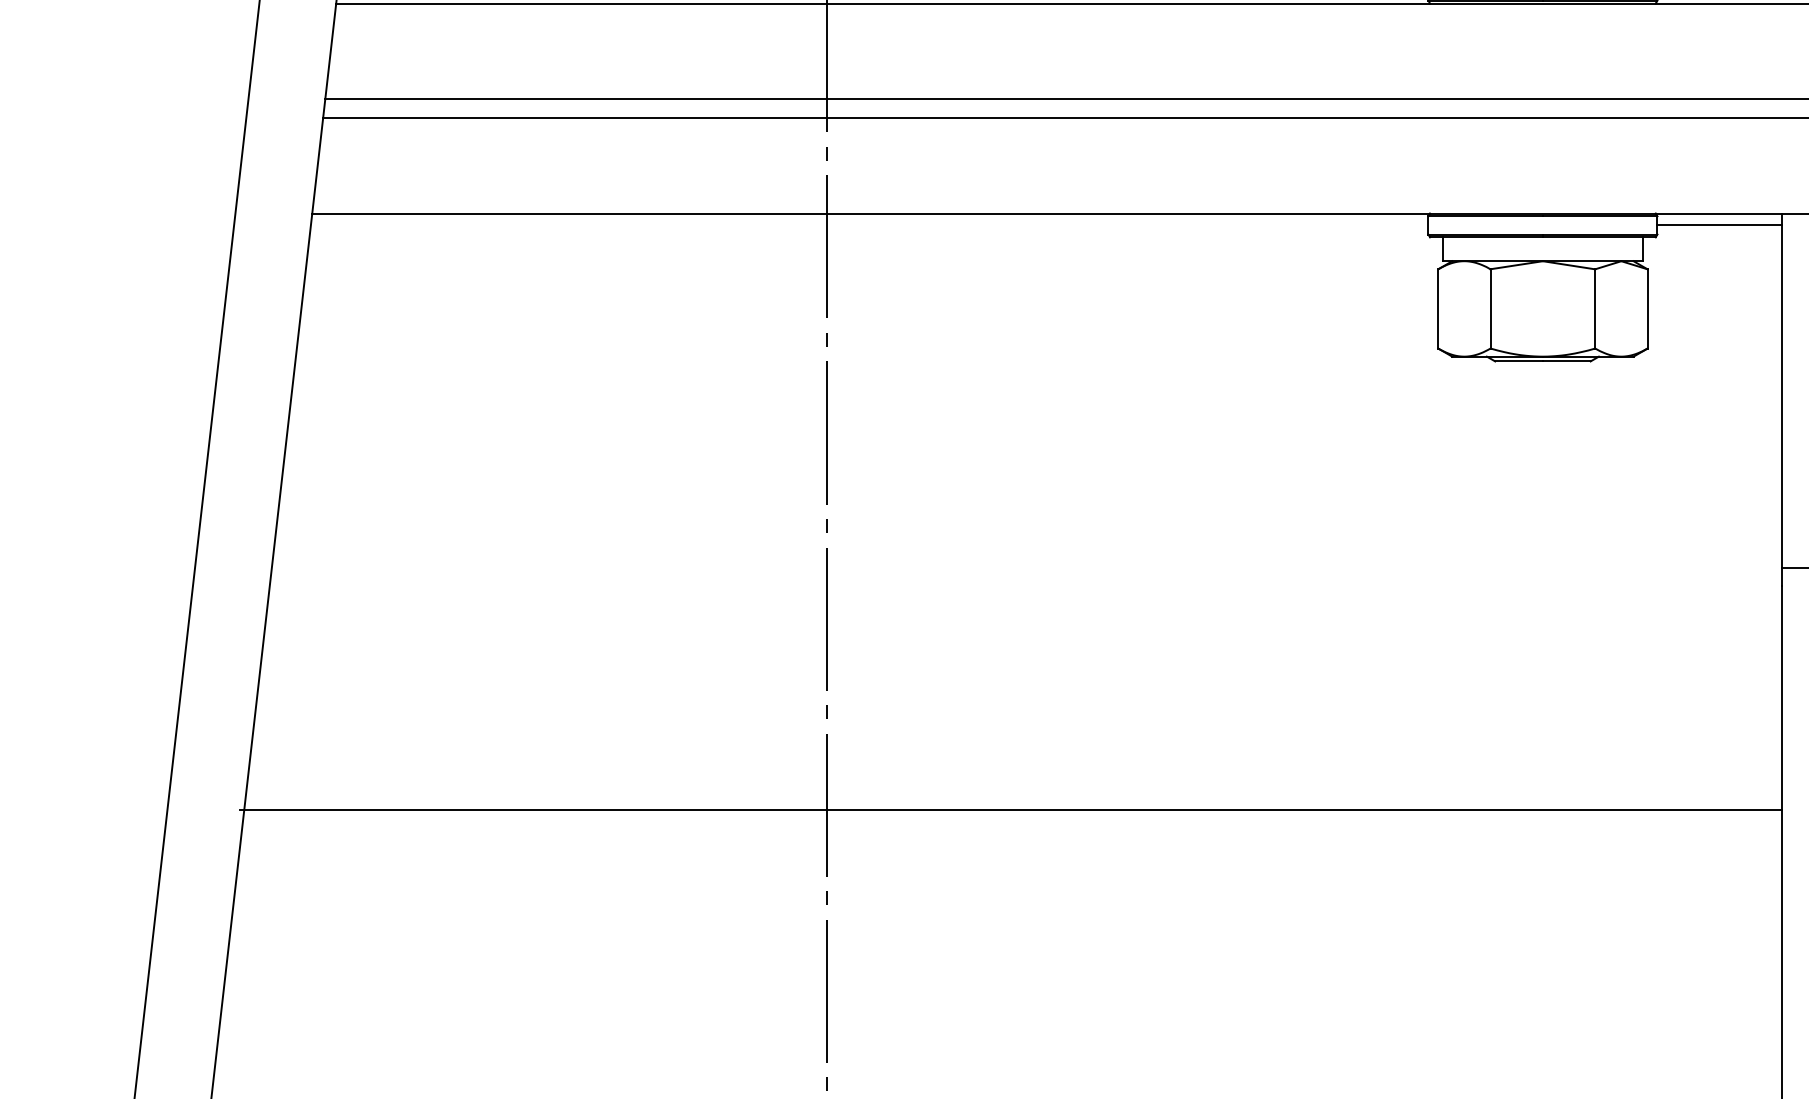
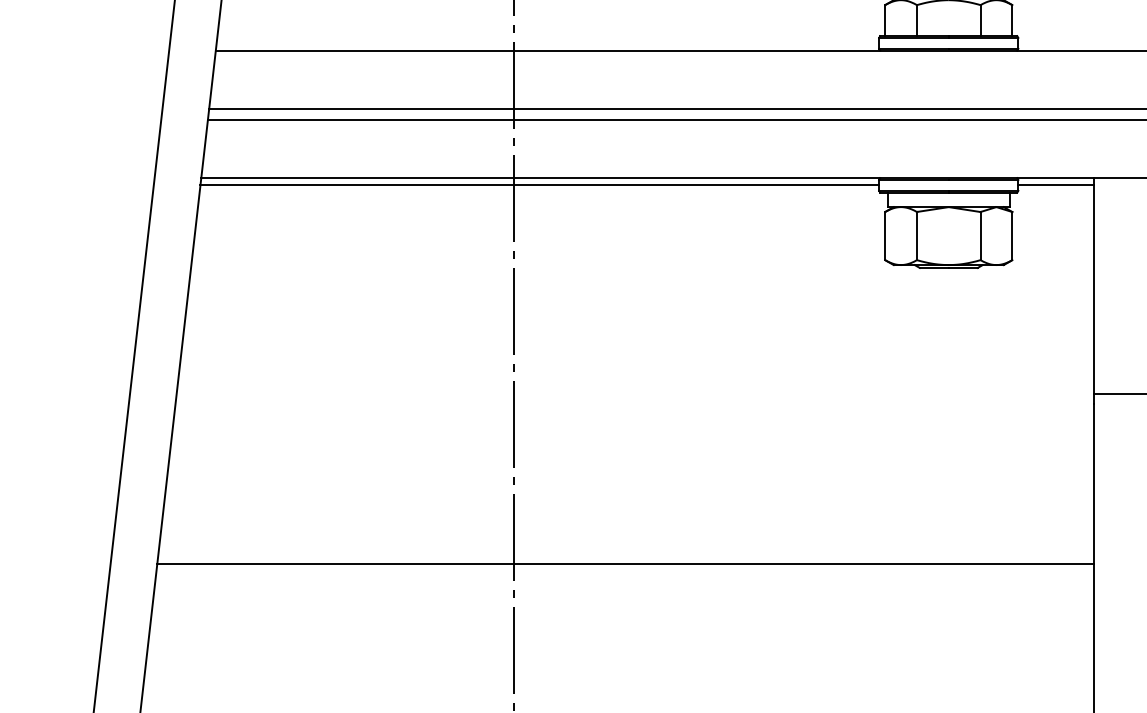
line: (869, 225) -> (539, 185), added
line: (1010, 810) -> (625, 564), moved

